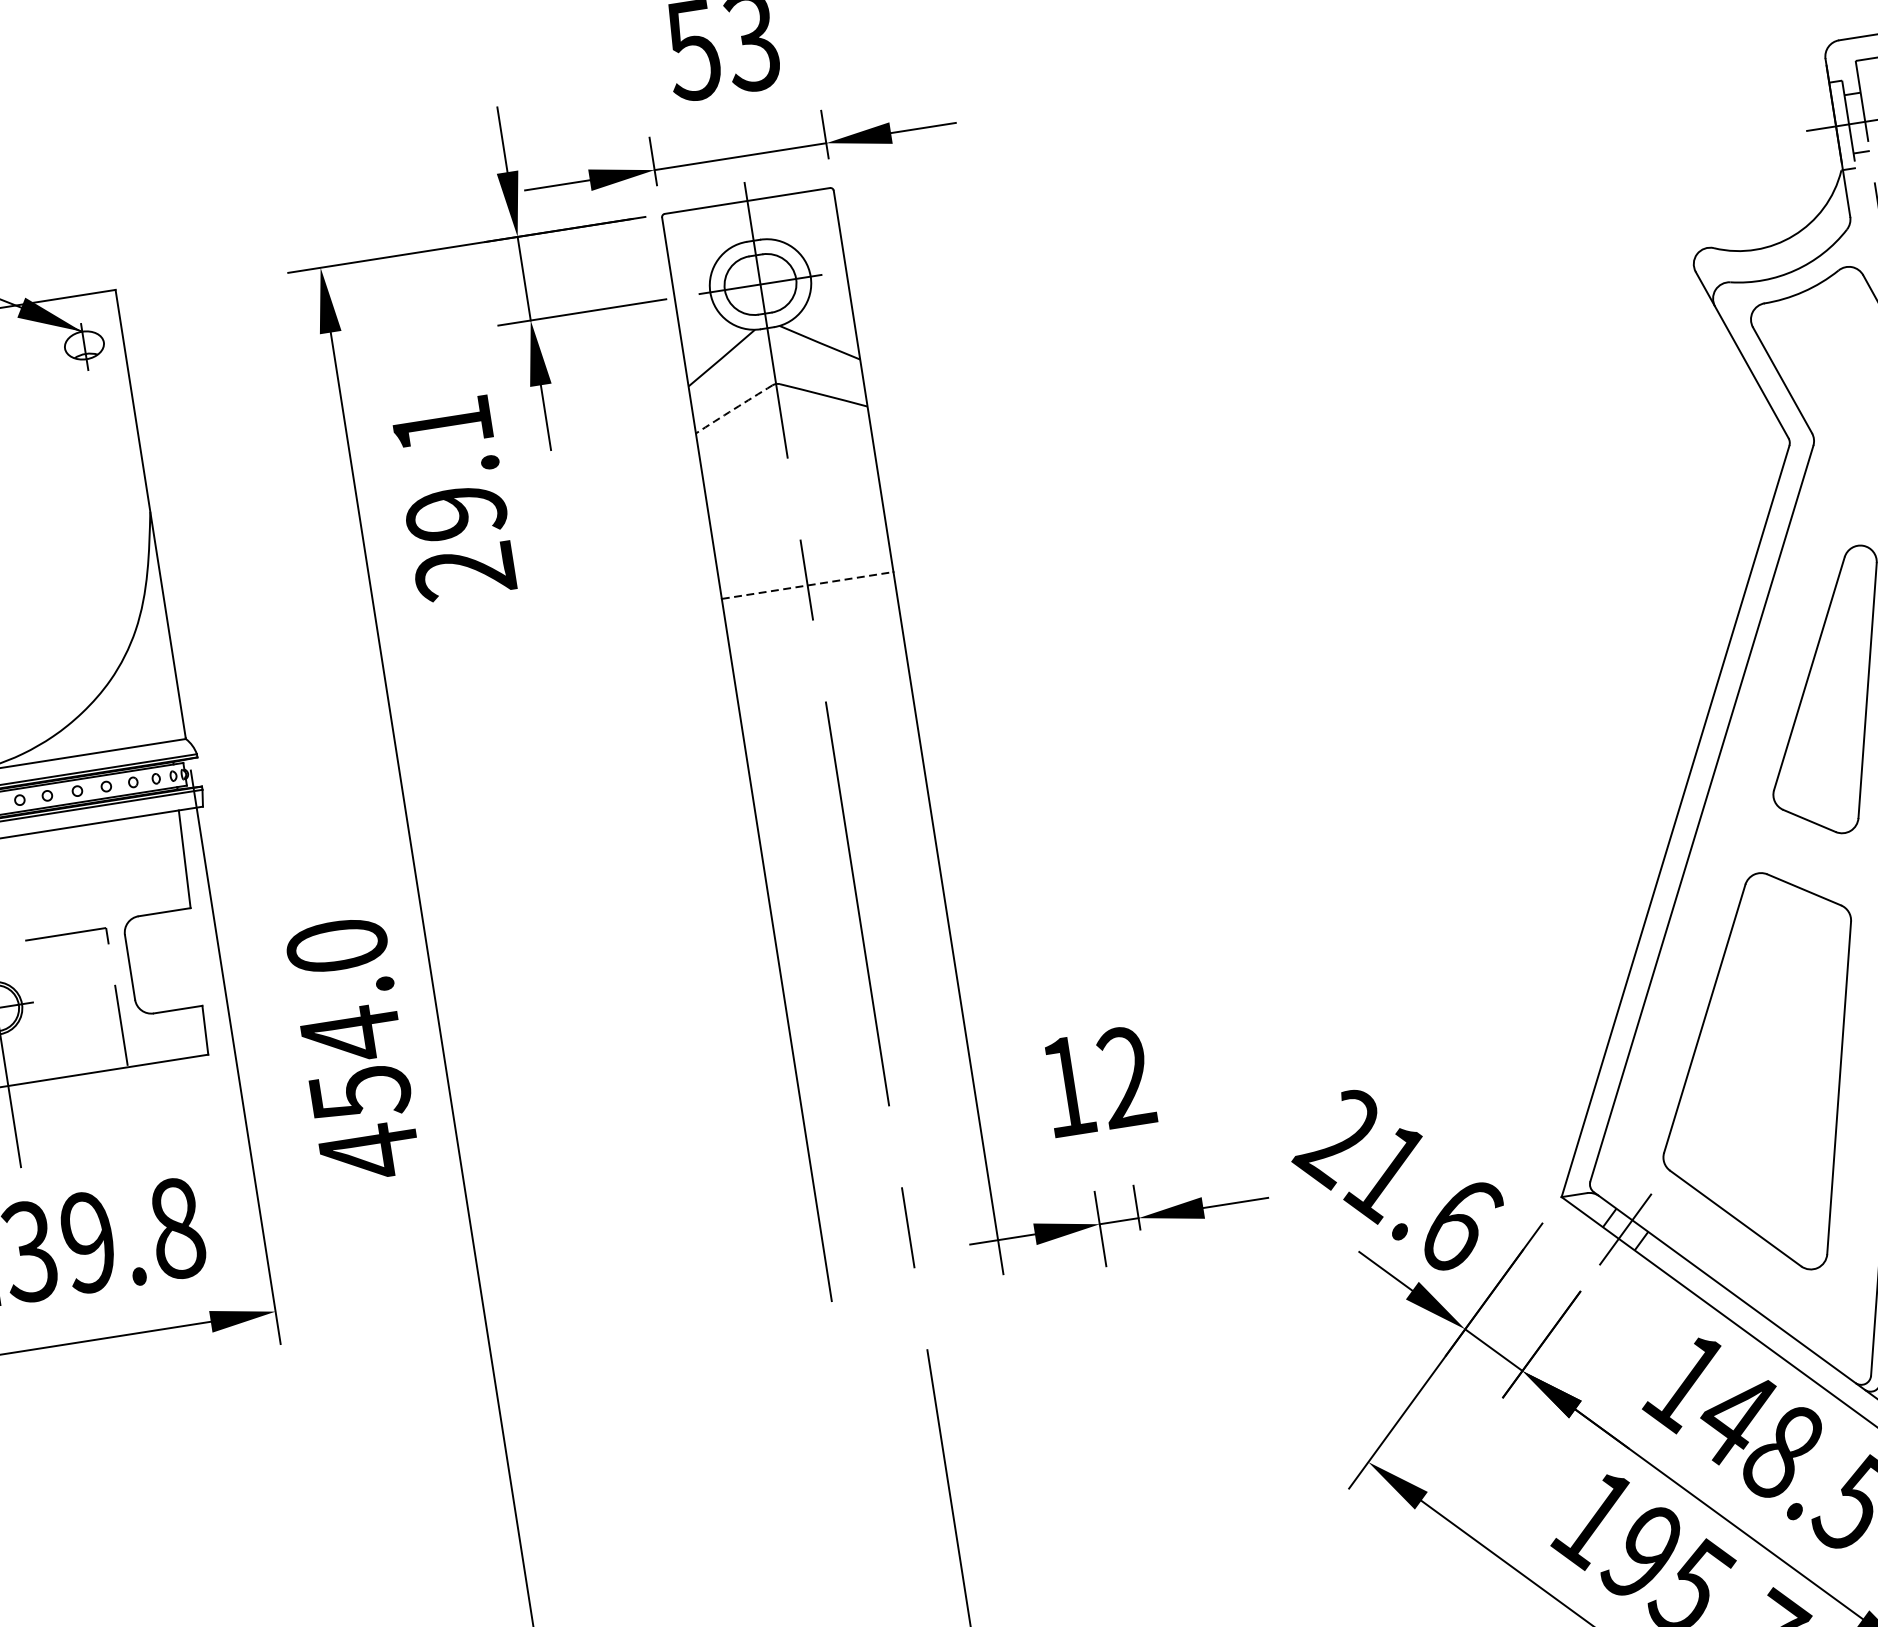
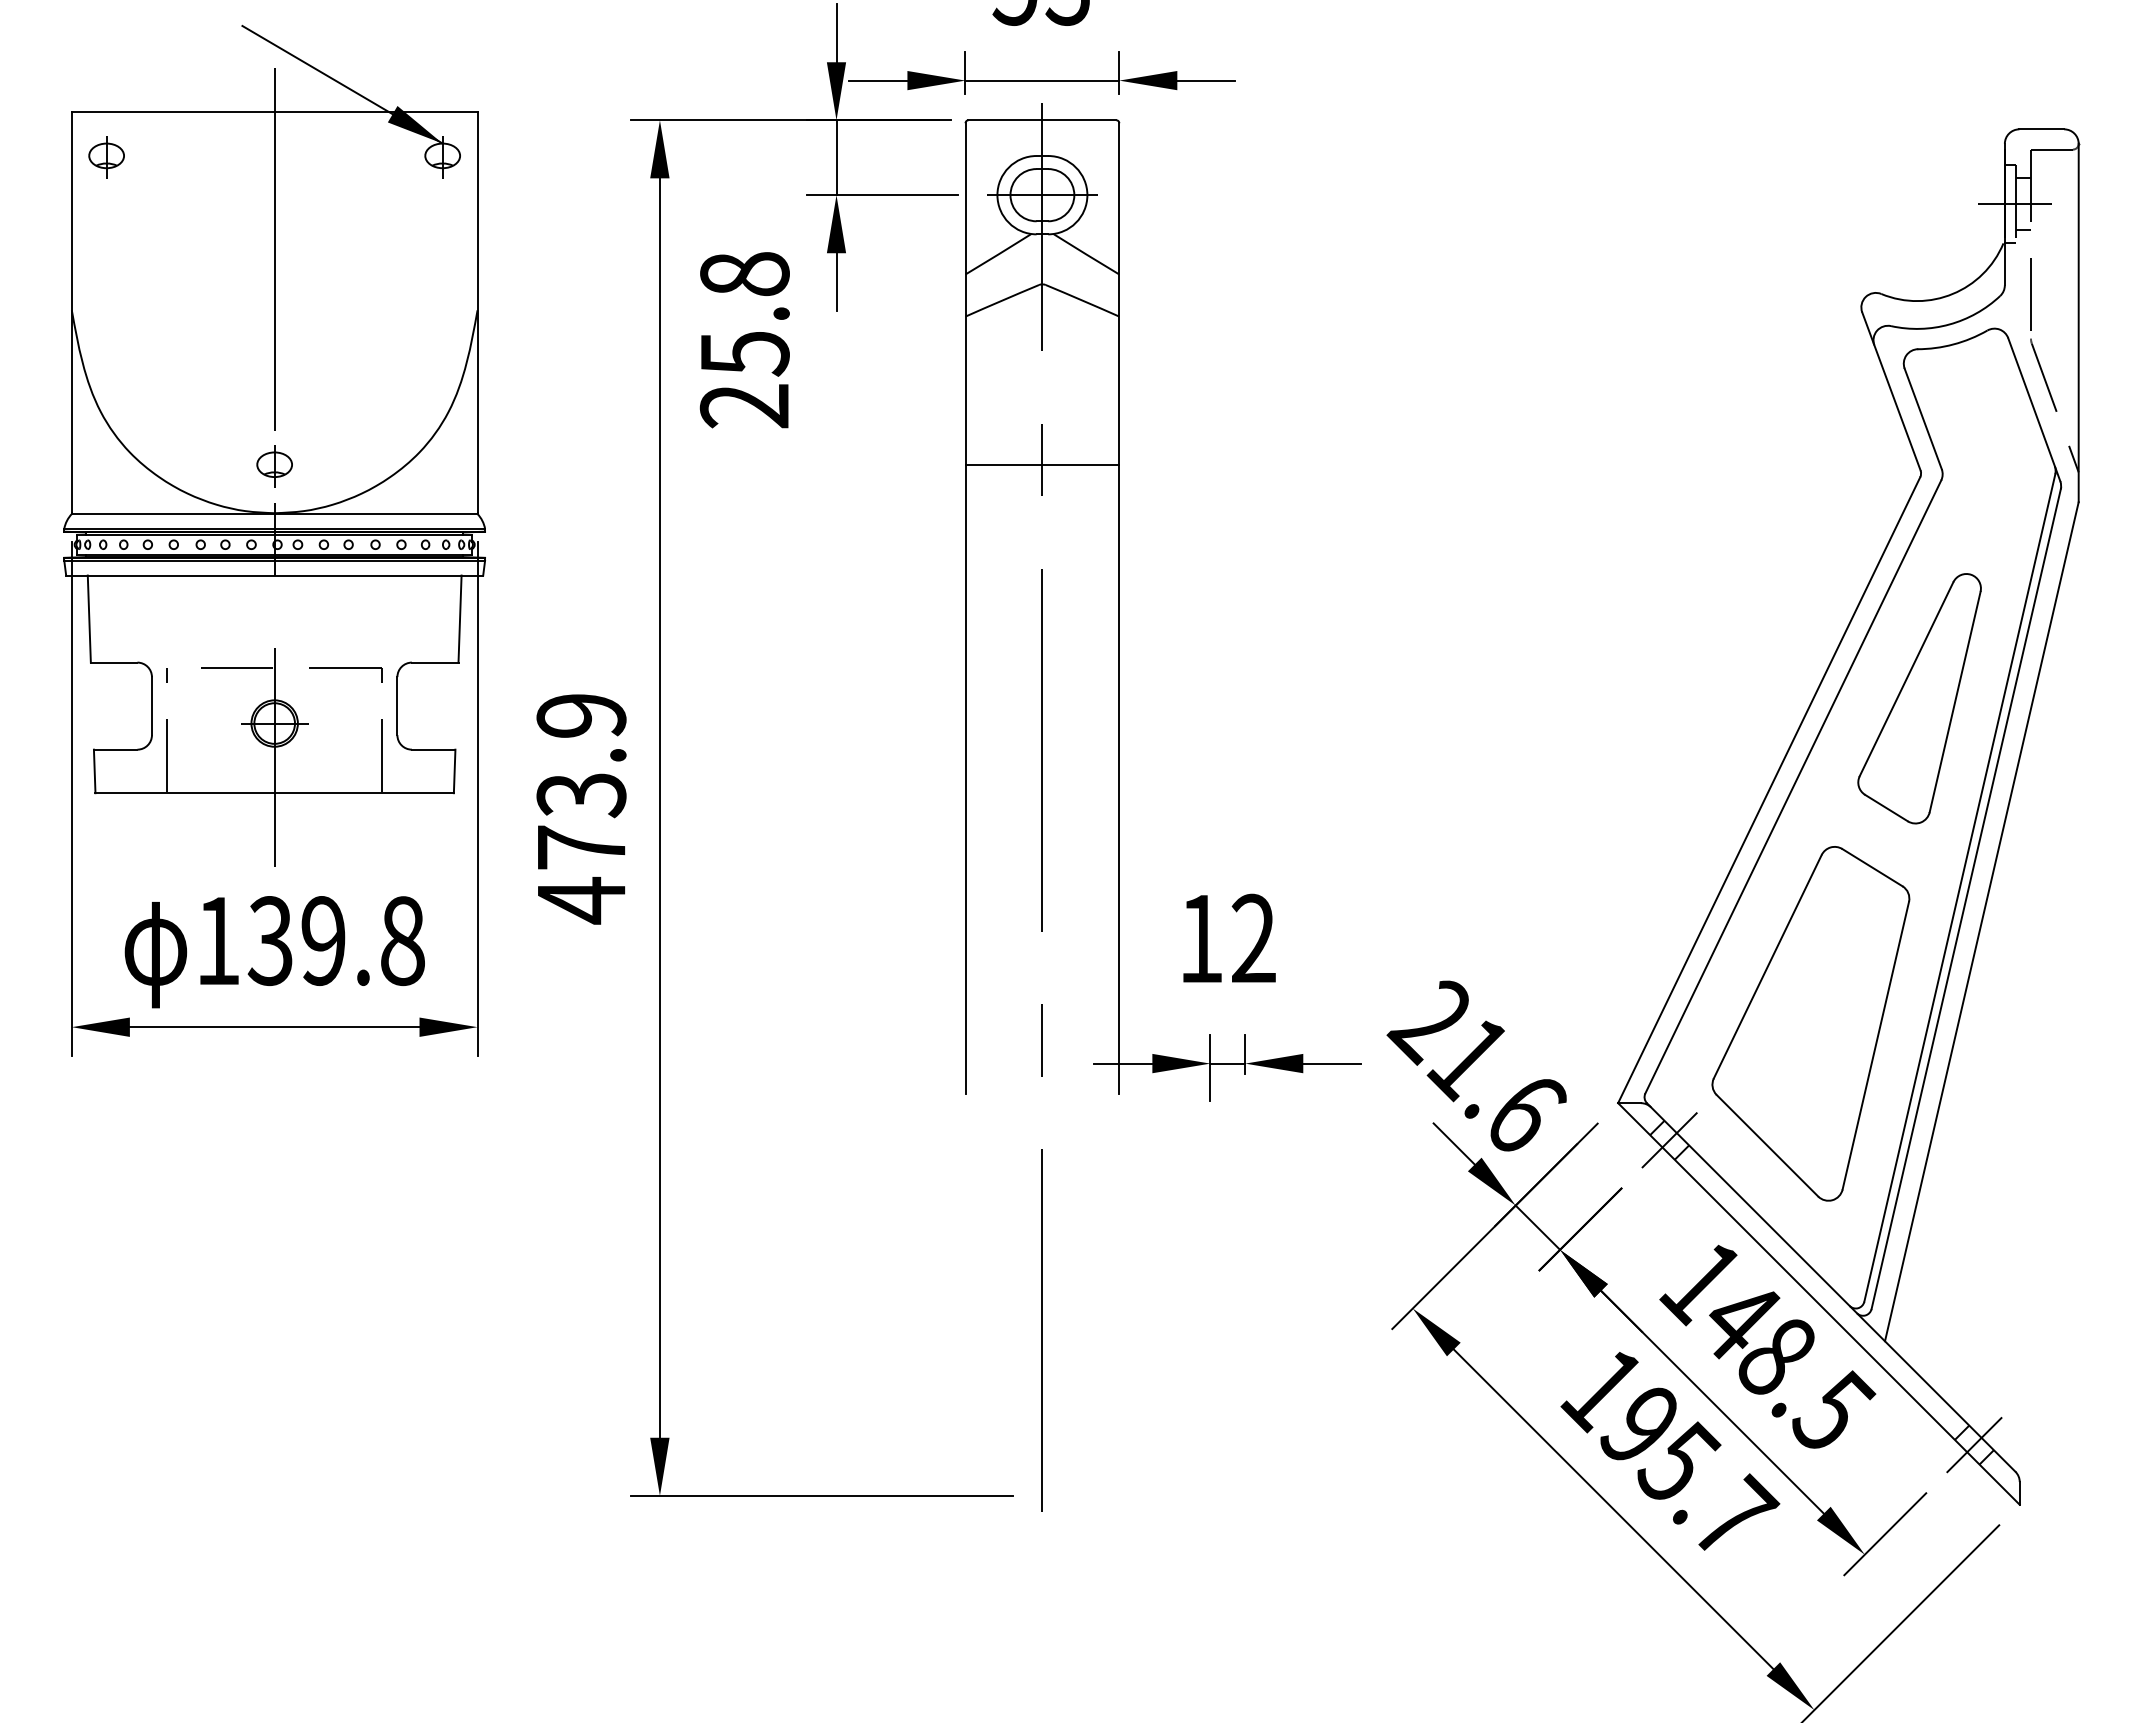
arc: (734, 409) -> (1002, 300), dashed -> solid
text: (448, 469) -> (744, 314), 29.1 -> 25.8
line: (807, 585) -> (1042, 464), dashed -> solid
text: (348, 1020) -> (581, 782), 454.0 -> 473.9

